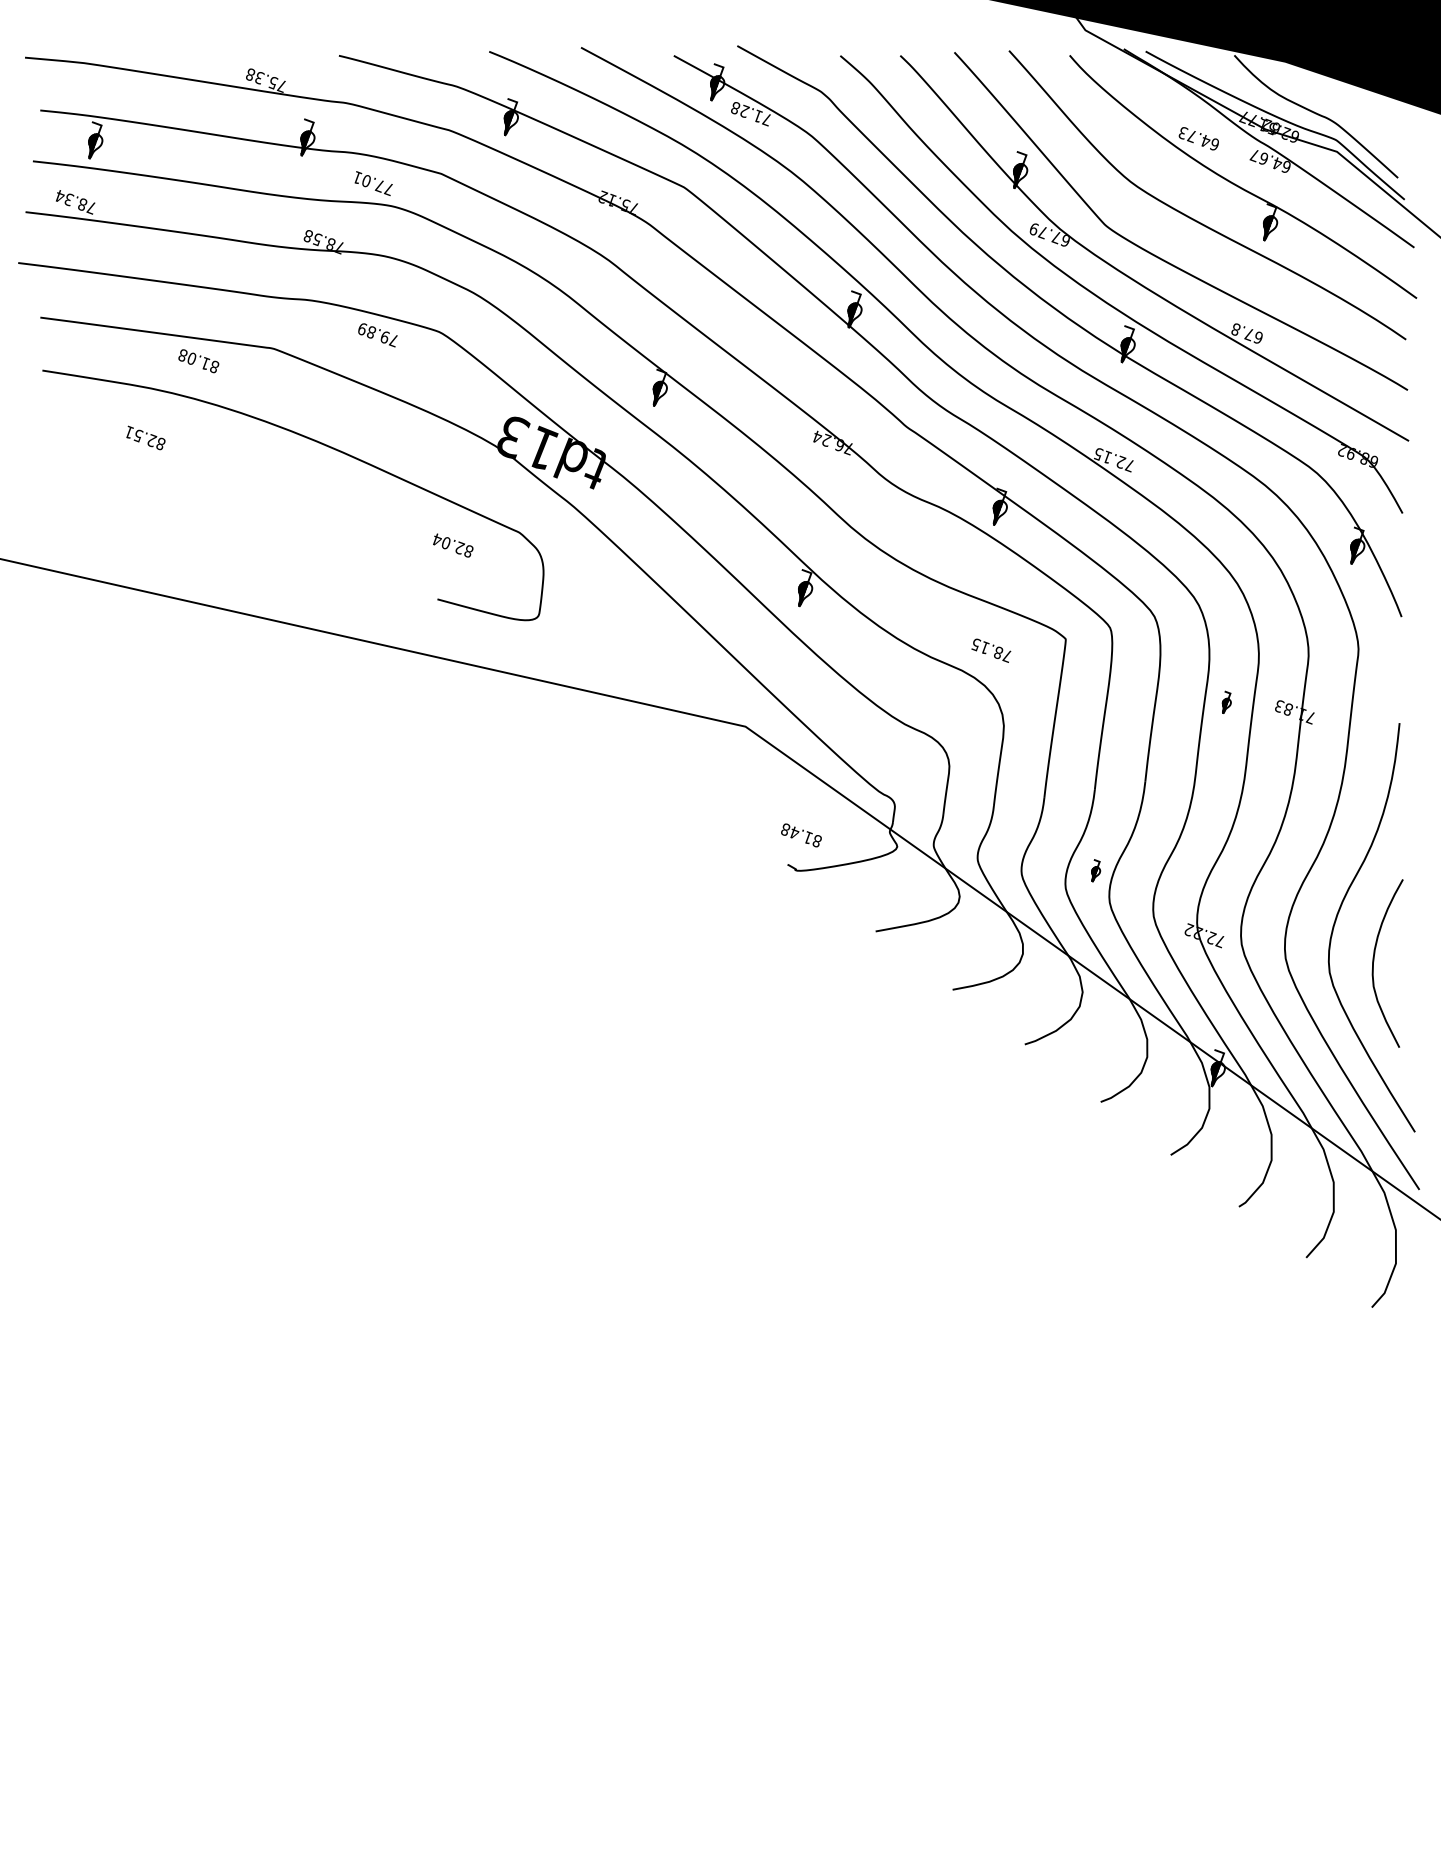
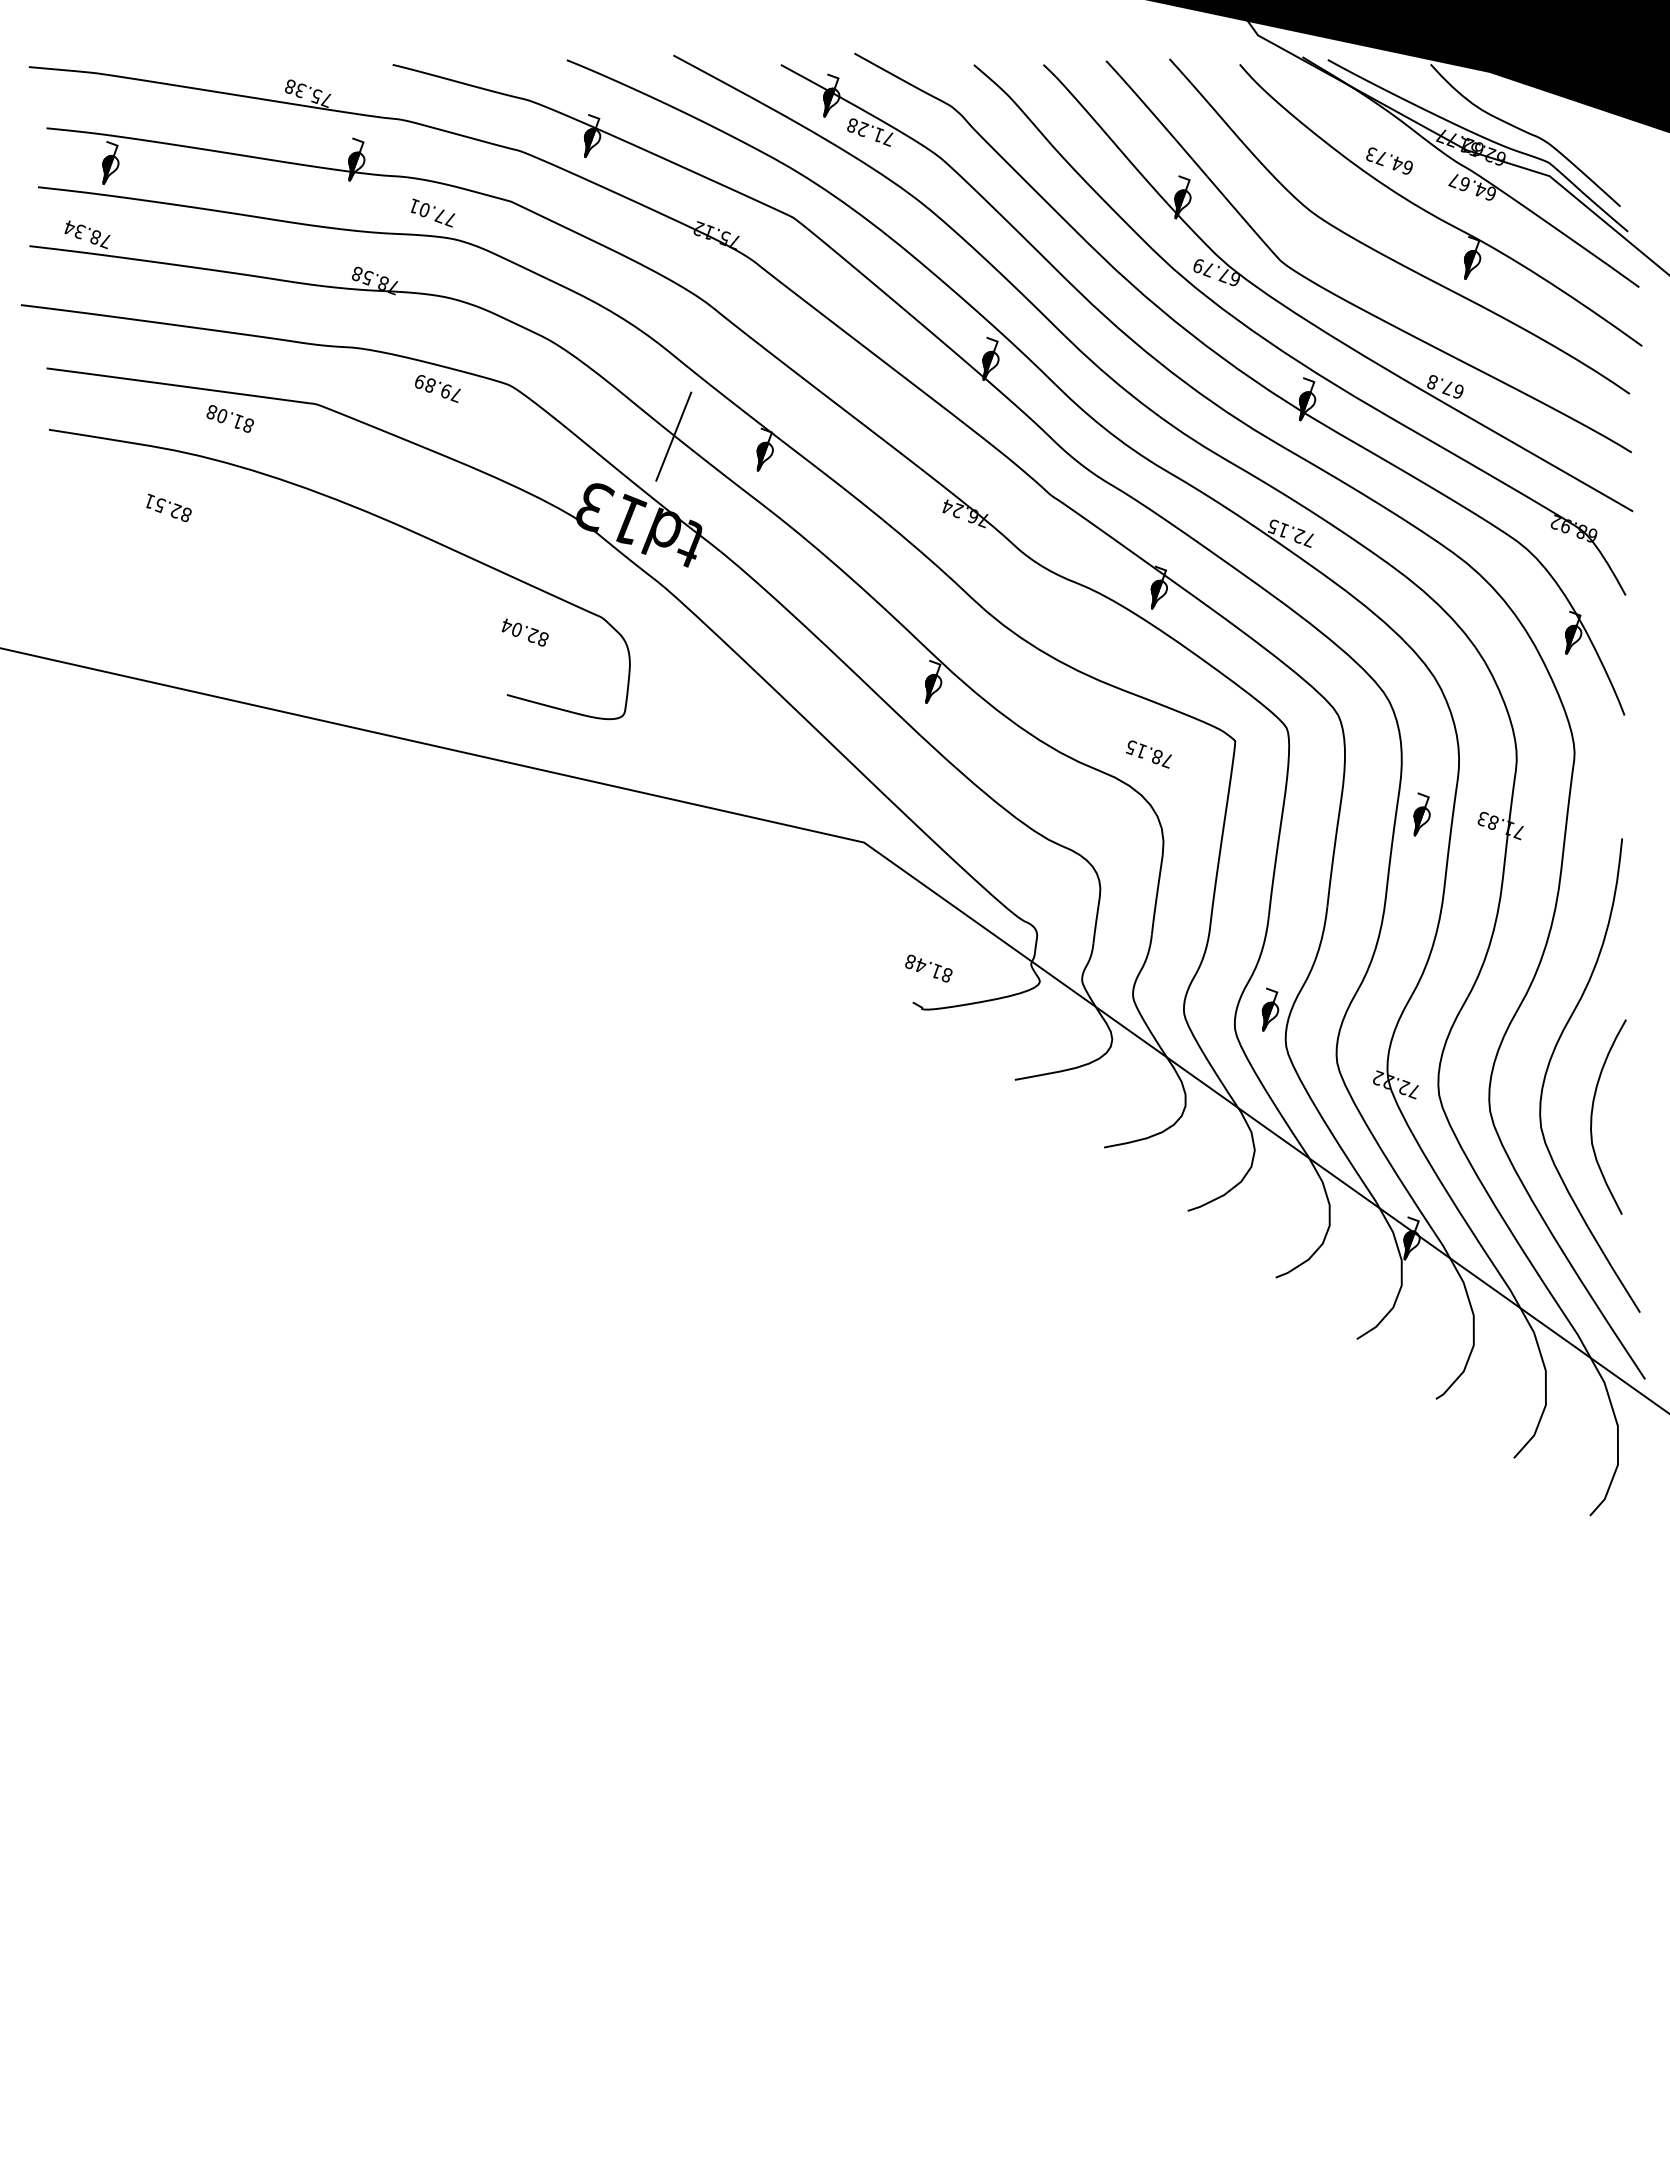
line: (581, 376) -> (673, 436), added
part: (1226, 702) -> (1421, 814), size x1.67
part: (1096, 870) -> (1270, 1009), size x1.67

